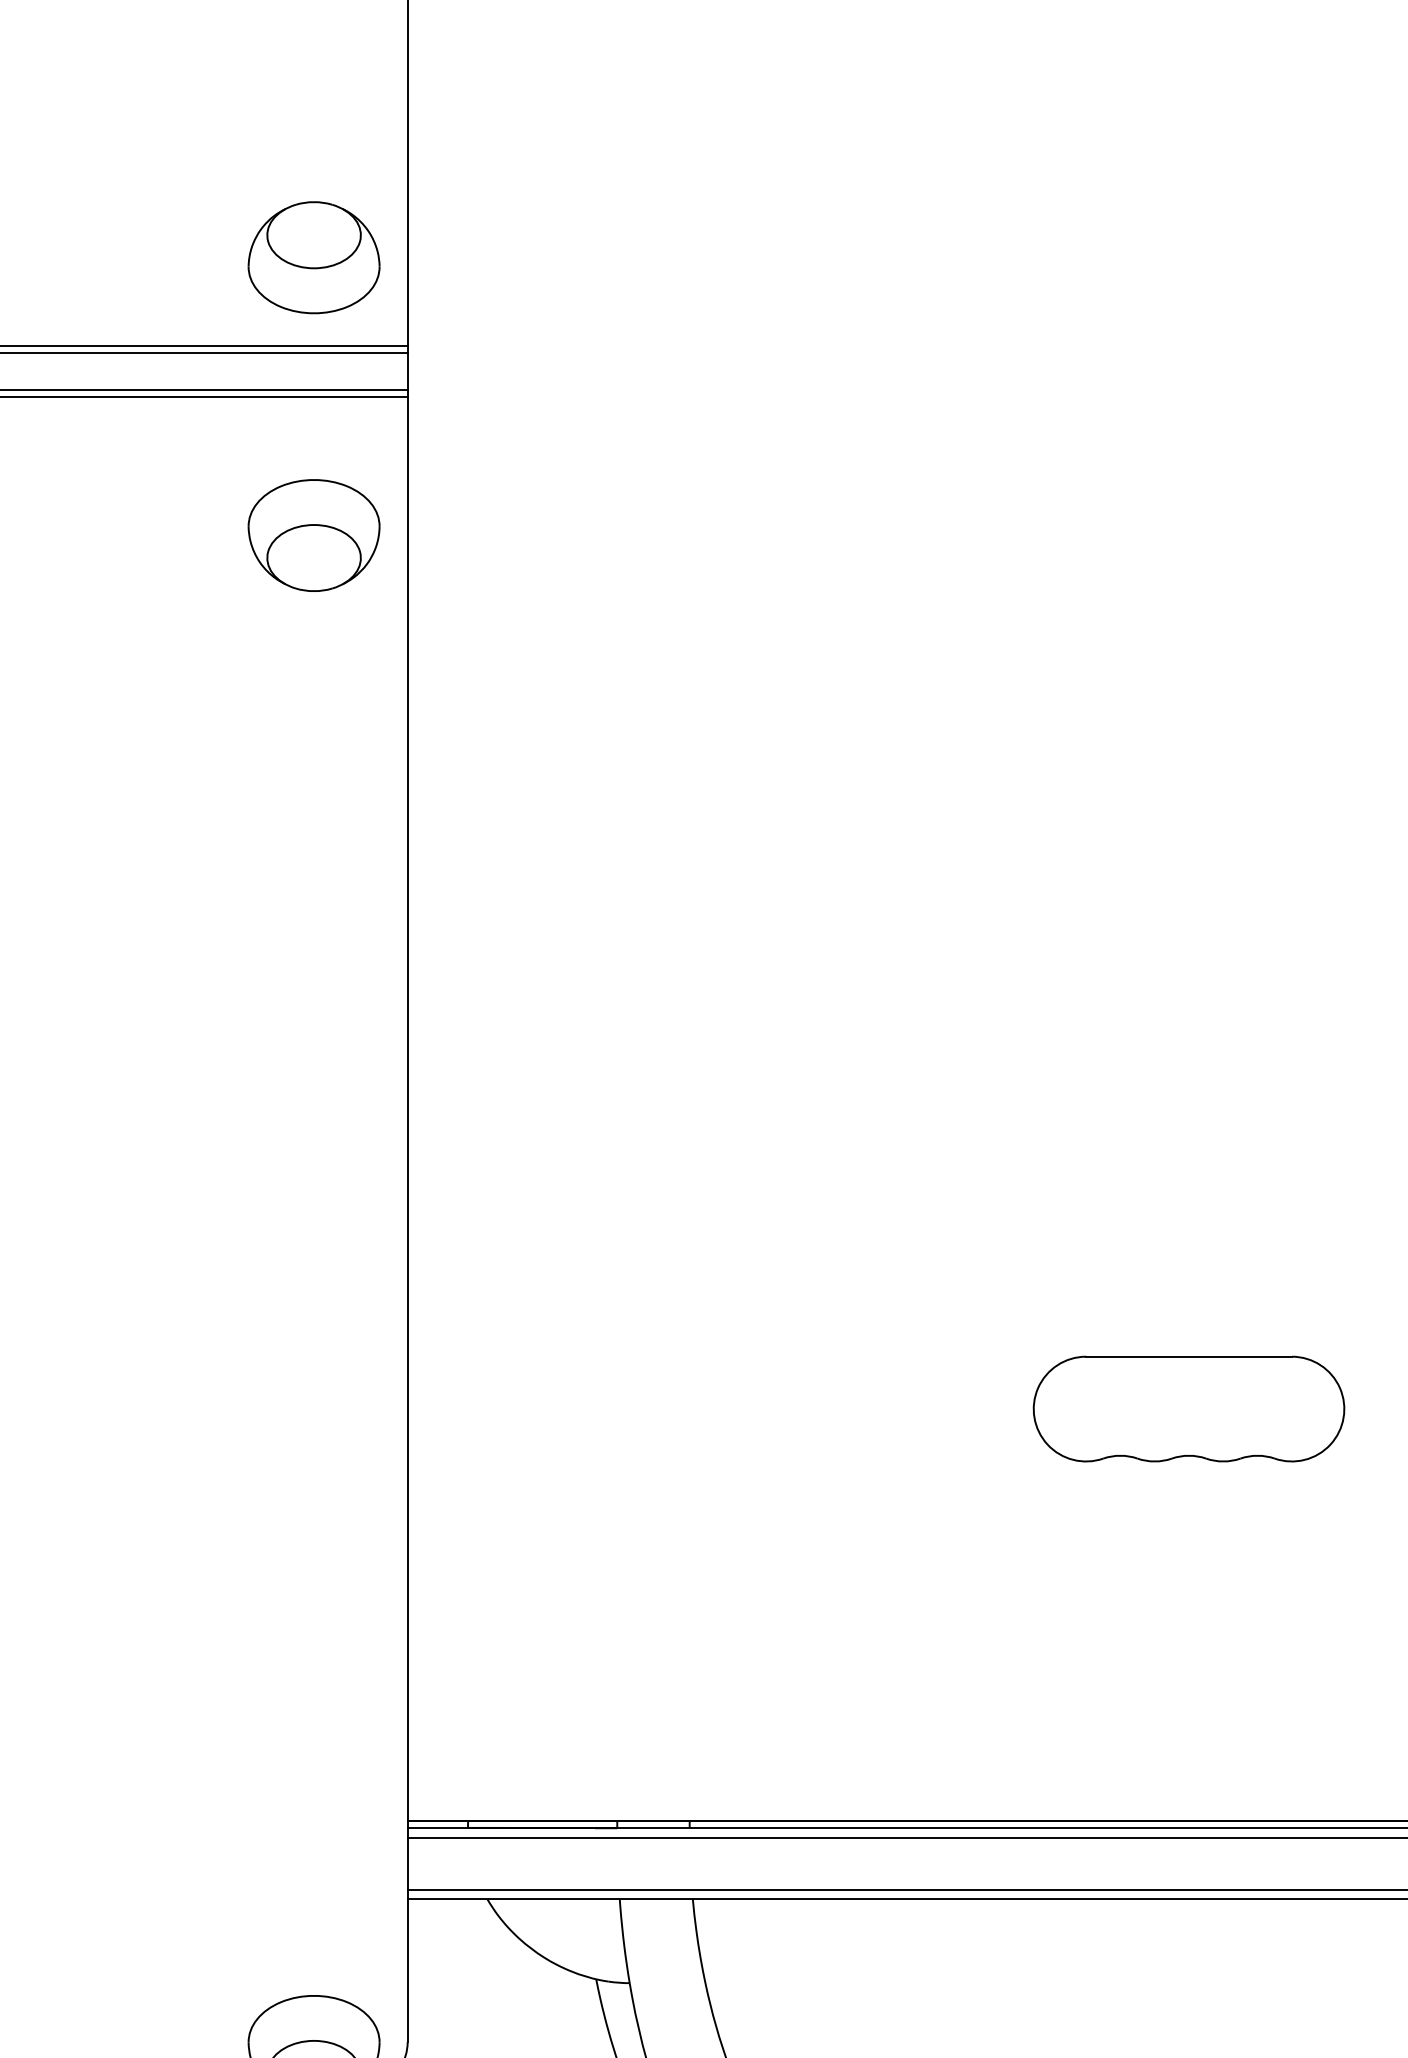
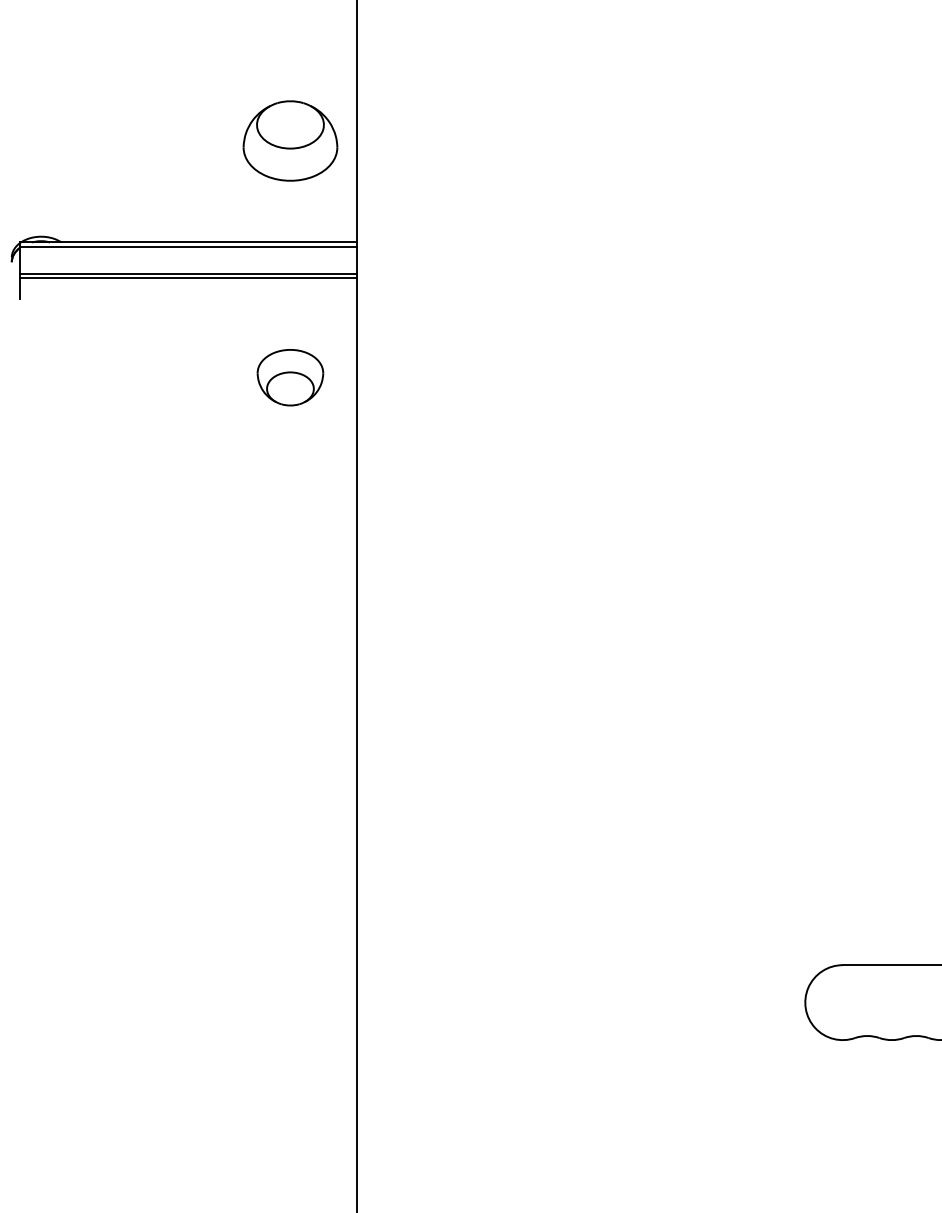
part: (313, 257) -> (290, 140), moved
part: (313, 535) -> (290, 377), size x0.7

